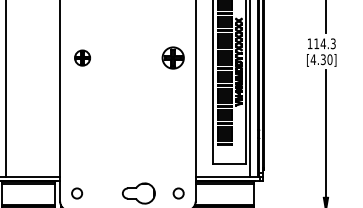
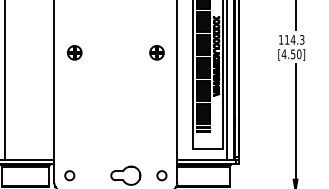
part: (172, 57) -> (156, 52), size x0.71
text: (323, 58) -> (293, 53), [4.30] -> [4.50]

